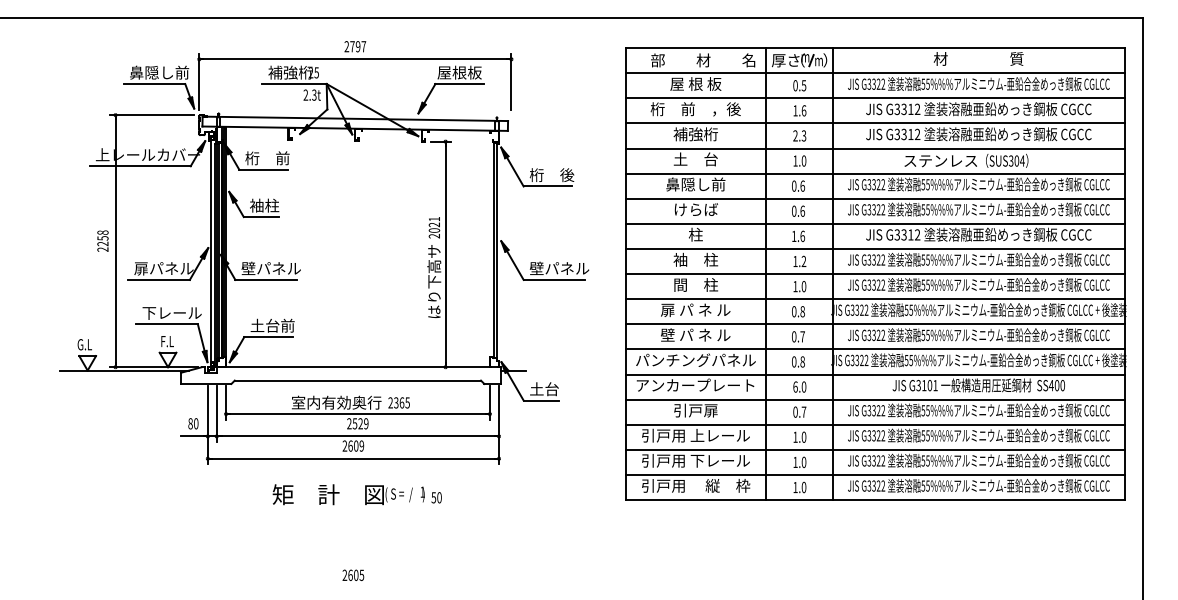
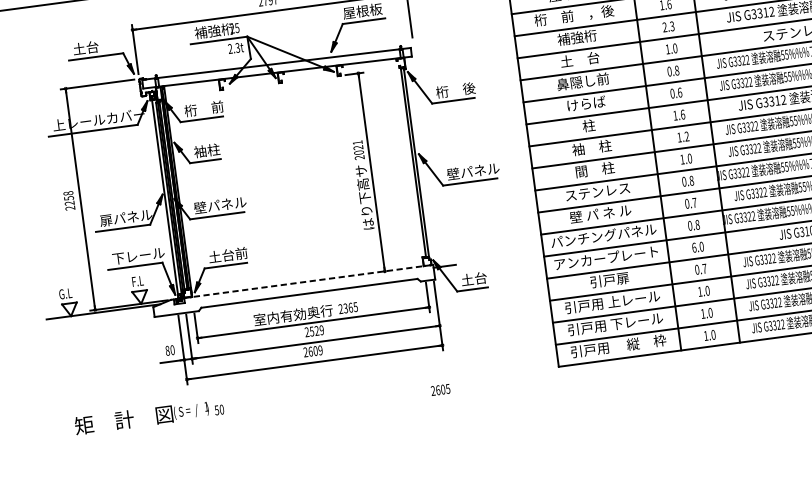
text: (159, 72) -> (99, 46), 鼻隠し前 -> 土台
text: (802, 185) -> (676, 70), 0.6 -> 0.8
text: (695, 310) -> (597, 192), 扉 パ ネ ル -> ステンレス
line: (358, 367) -> (308, 281), solid -> dashed
text: (356, 494) -> (148, 416), moved
text: (353, 574) -> (440, 389), moved

